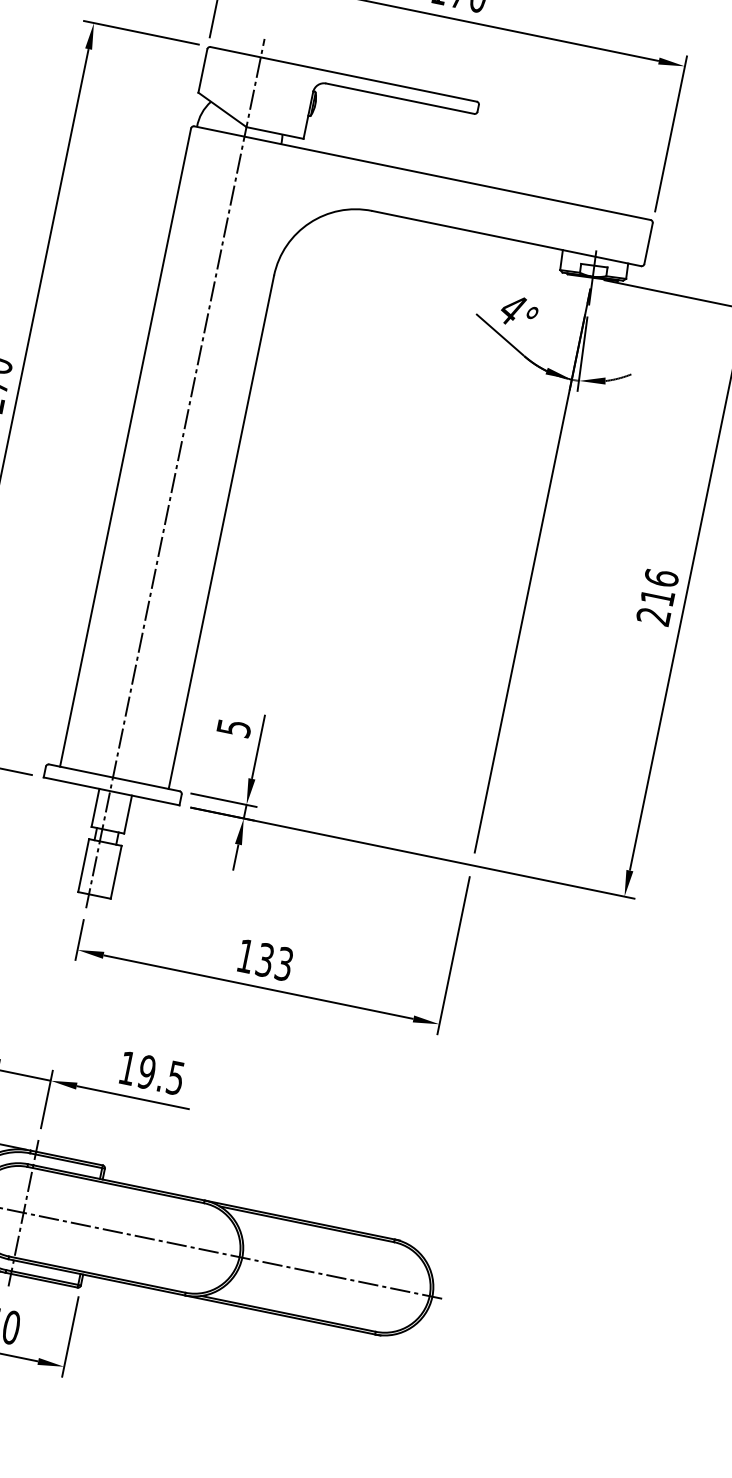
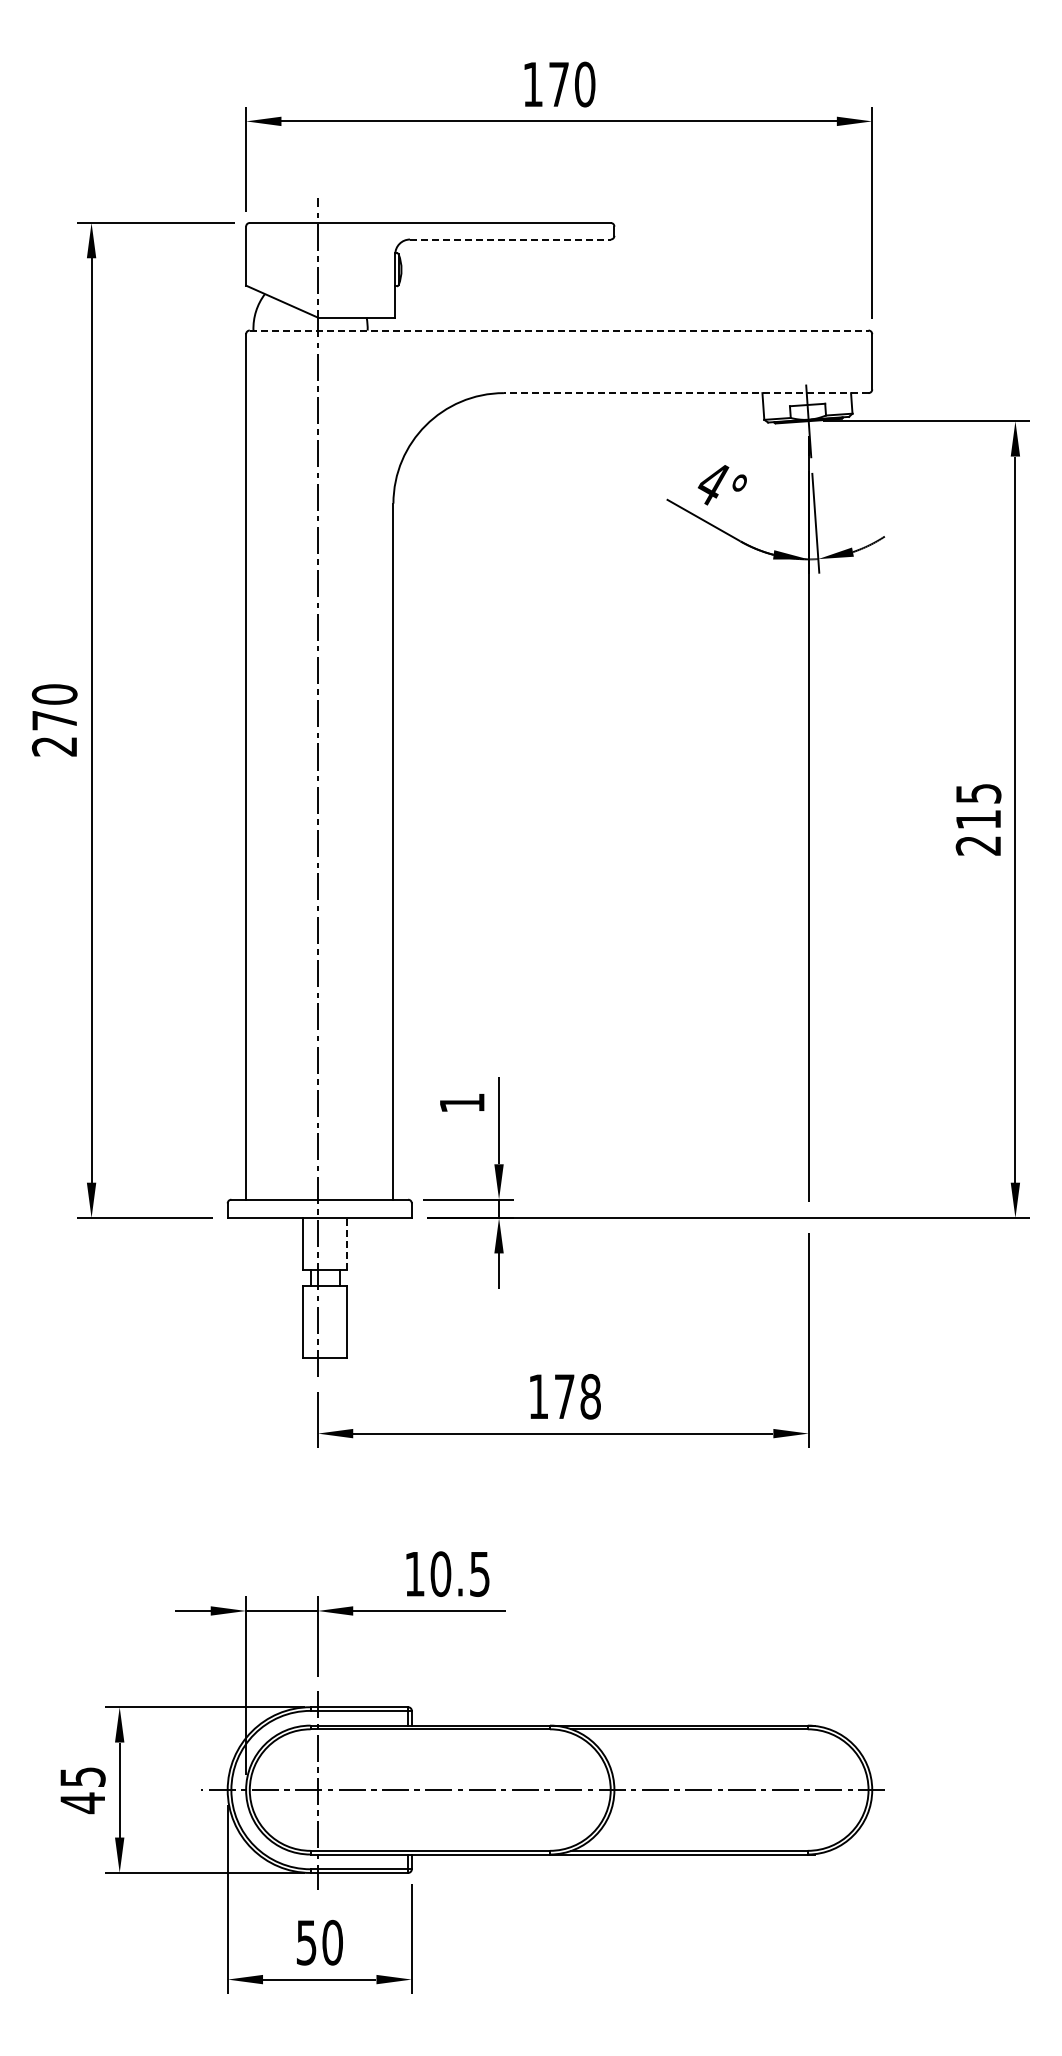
line: (400, 98) -> (510, 239), solid -> dashed
line: (422, 173) -> (559, 330), solid -> dashed
line: (506, 238) -> (685, 393), solid -> dashed
text: (661, 578) -> (978, 793), 216 -> 215
text: (234, 727) -> (462, 1102), 5 -> 1
line: (128, 814) -> (347, 1243), solid -> dashed
text: (274, 961) -> (577, 1396), 133 -> 178
text: (146, 1071) -> (440, 1573), 19.5 -> 10.5

